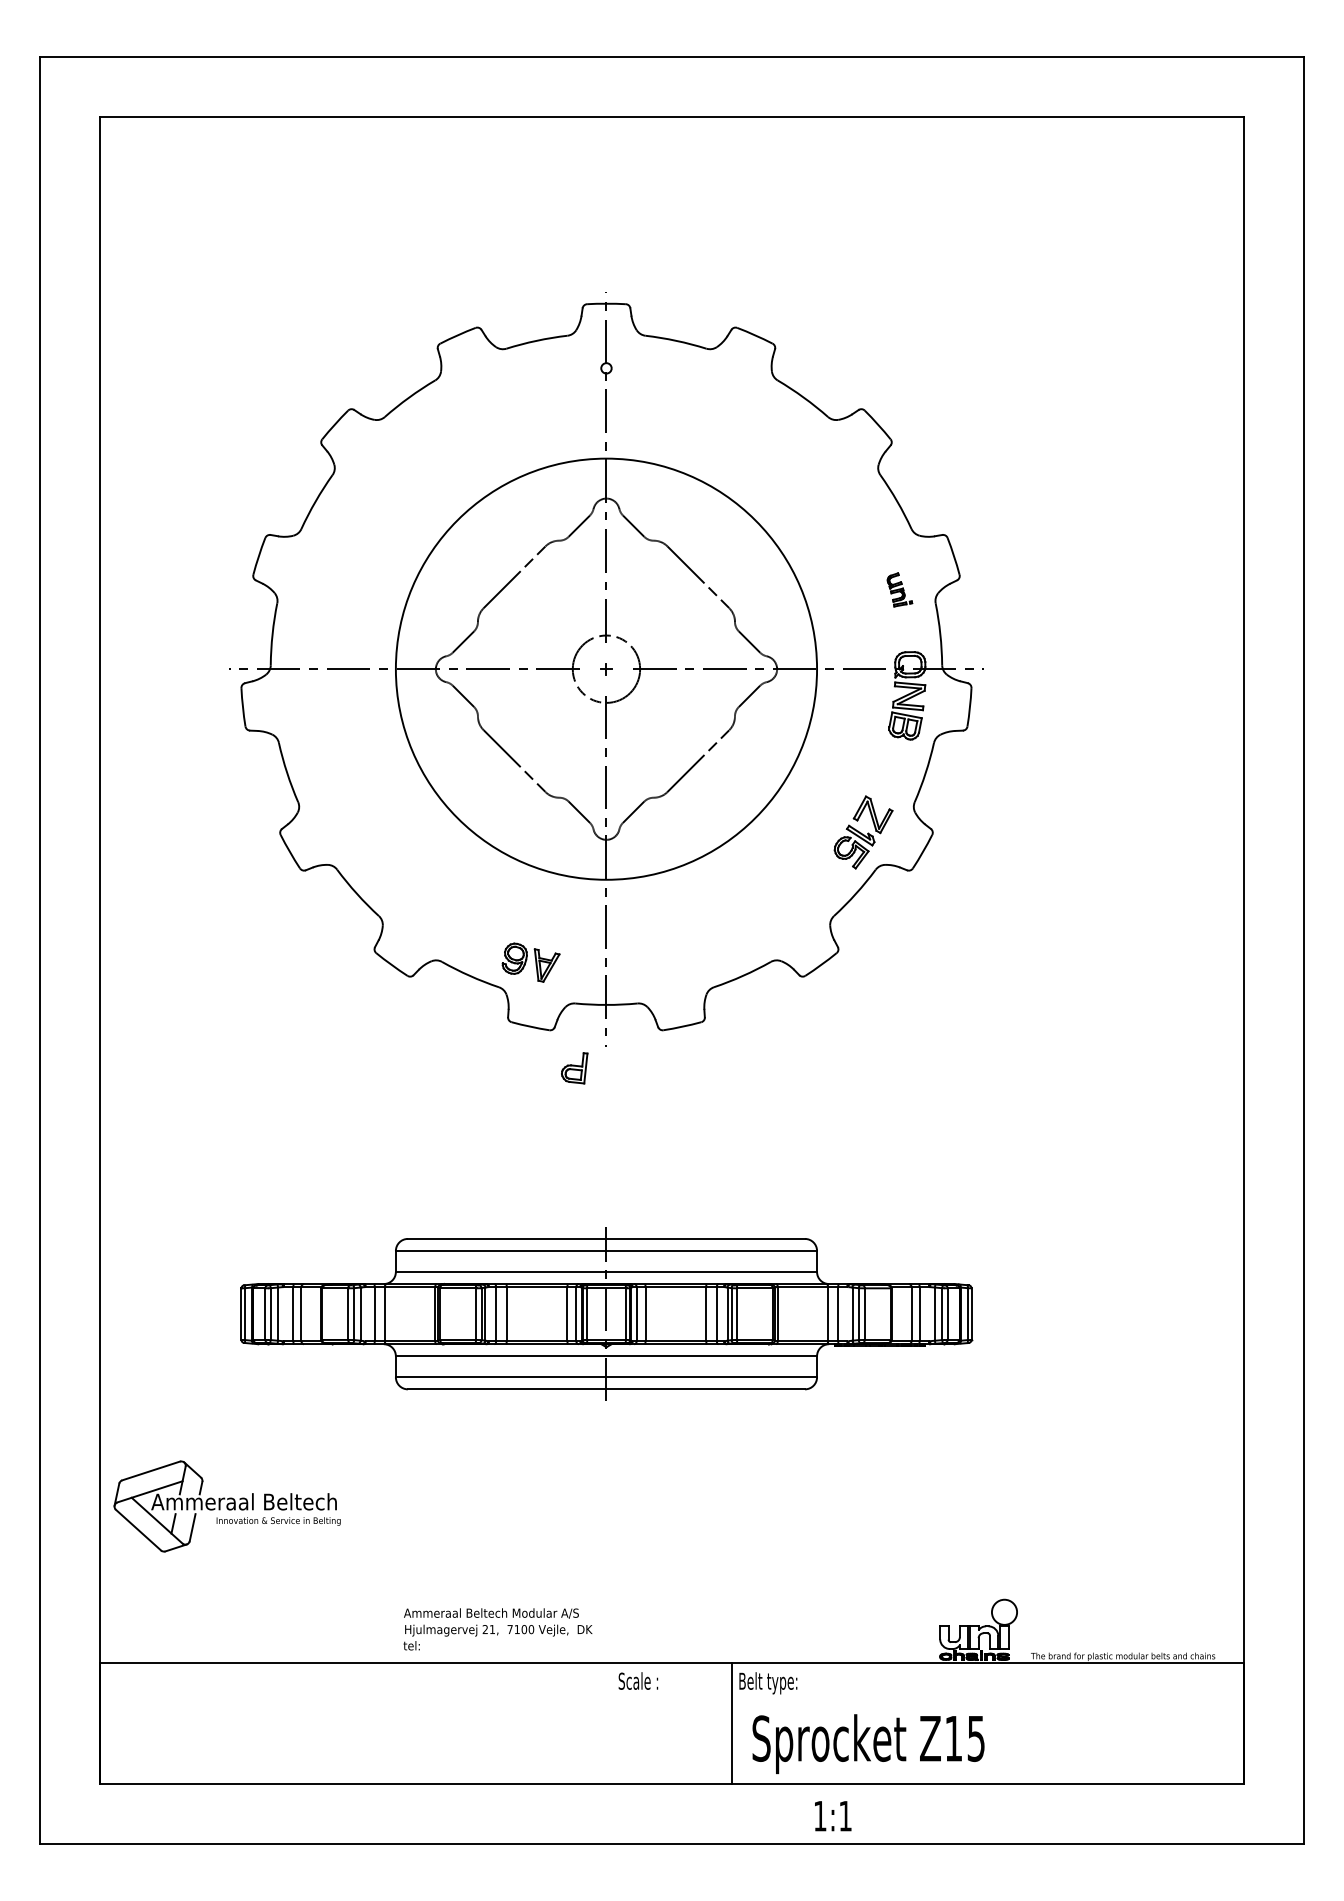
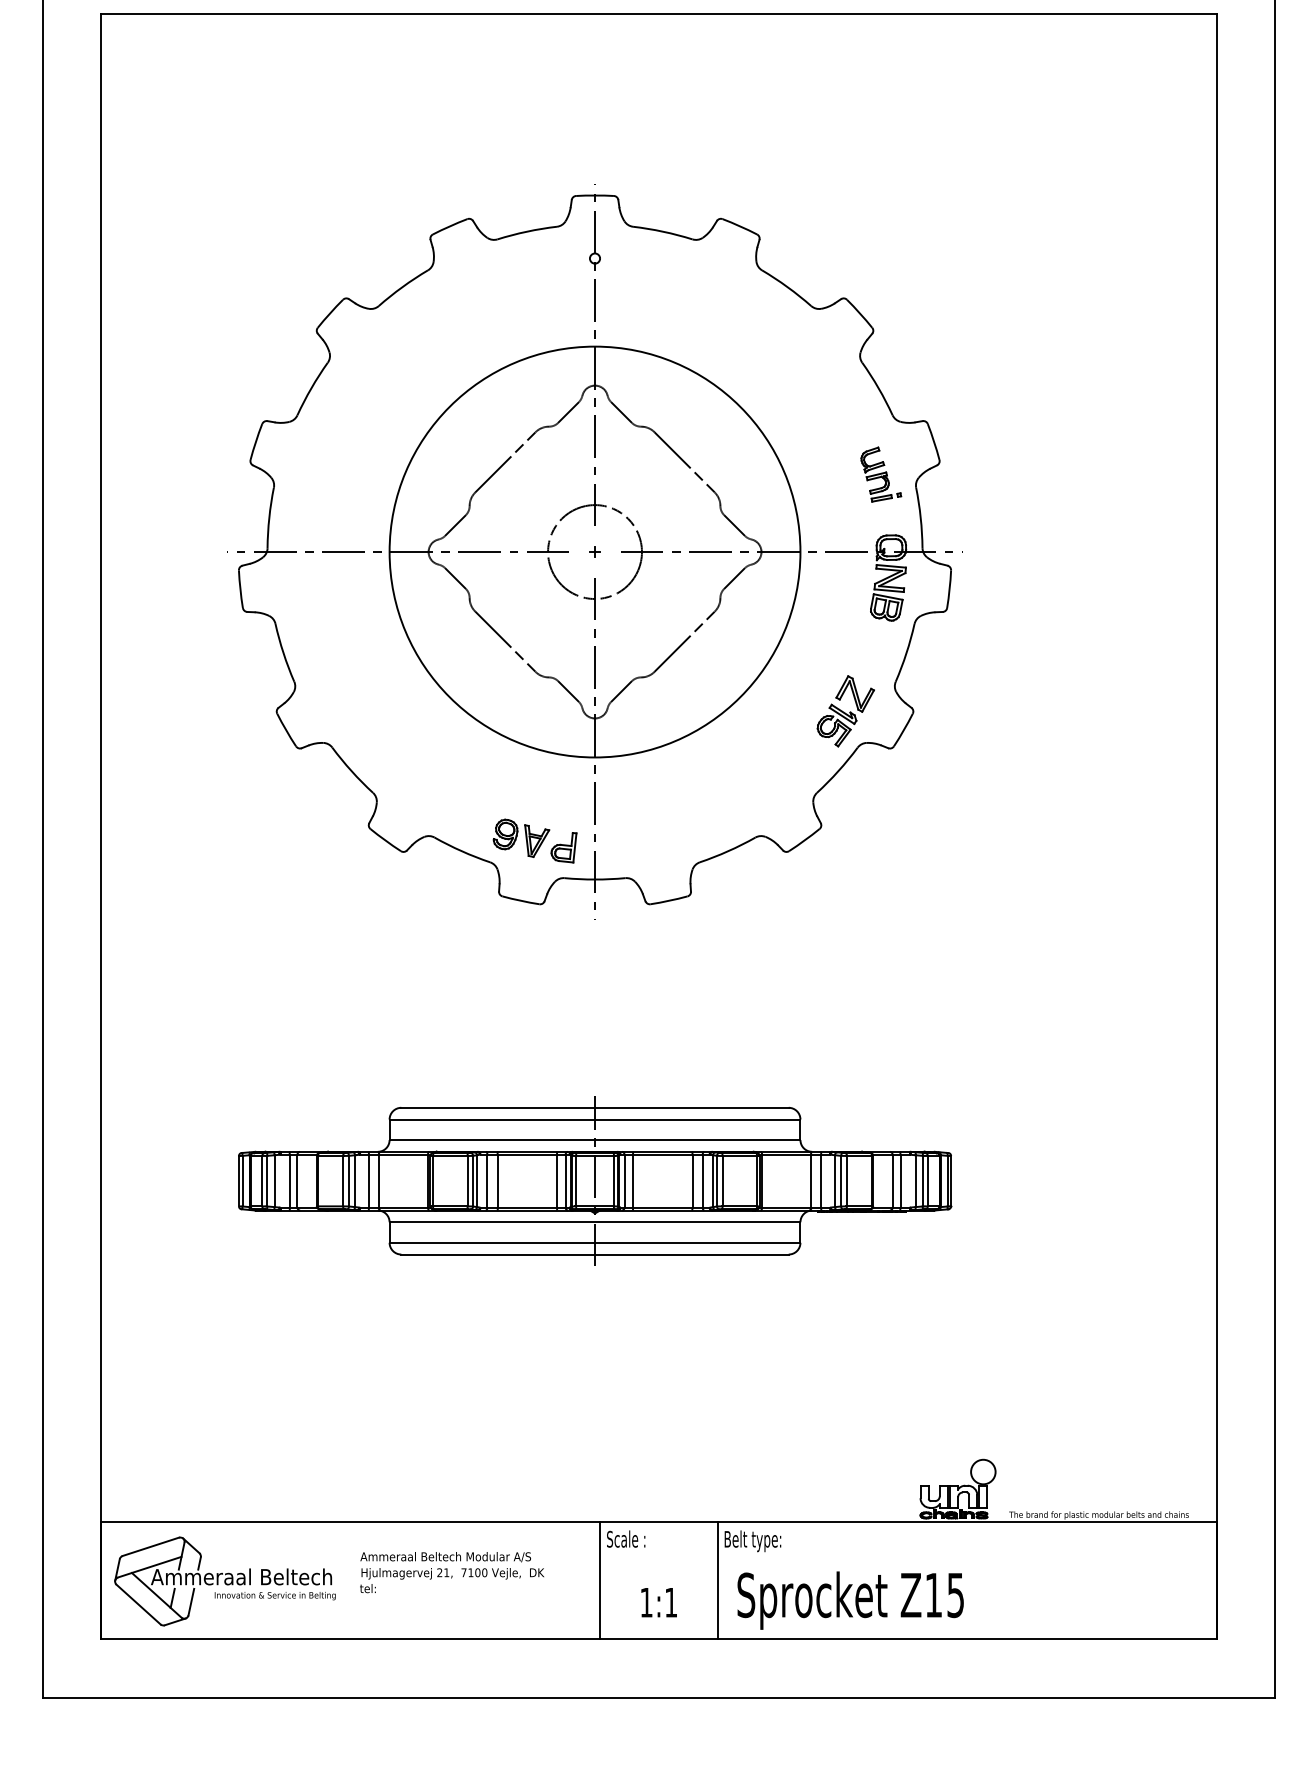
part: (899, 589) -> (880, 474), size x1.67
circle: (606, 669) -> (595, 552), size x1.43
part: (574, 1068) -> (563, 847), moved
part: (226, 1506) -> (224, 1581), moved
text: (497, 1629) -> (451, 1572), moved
line: (611, 1723) -> (599, 1580), added
text: (833, 1816) -> (659, 1602), moved

